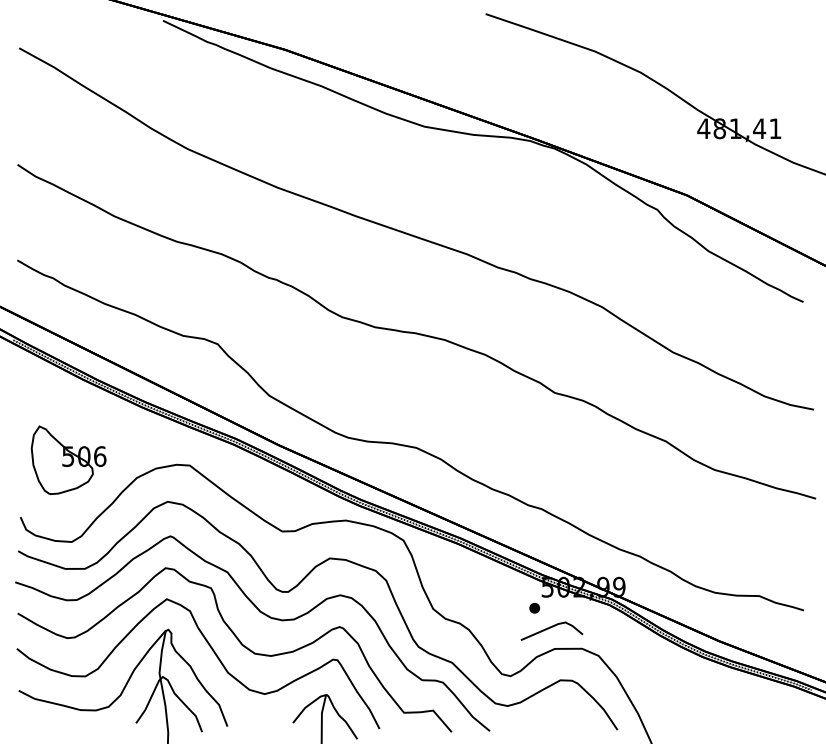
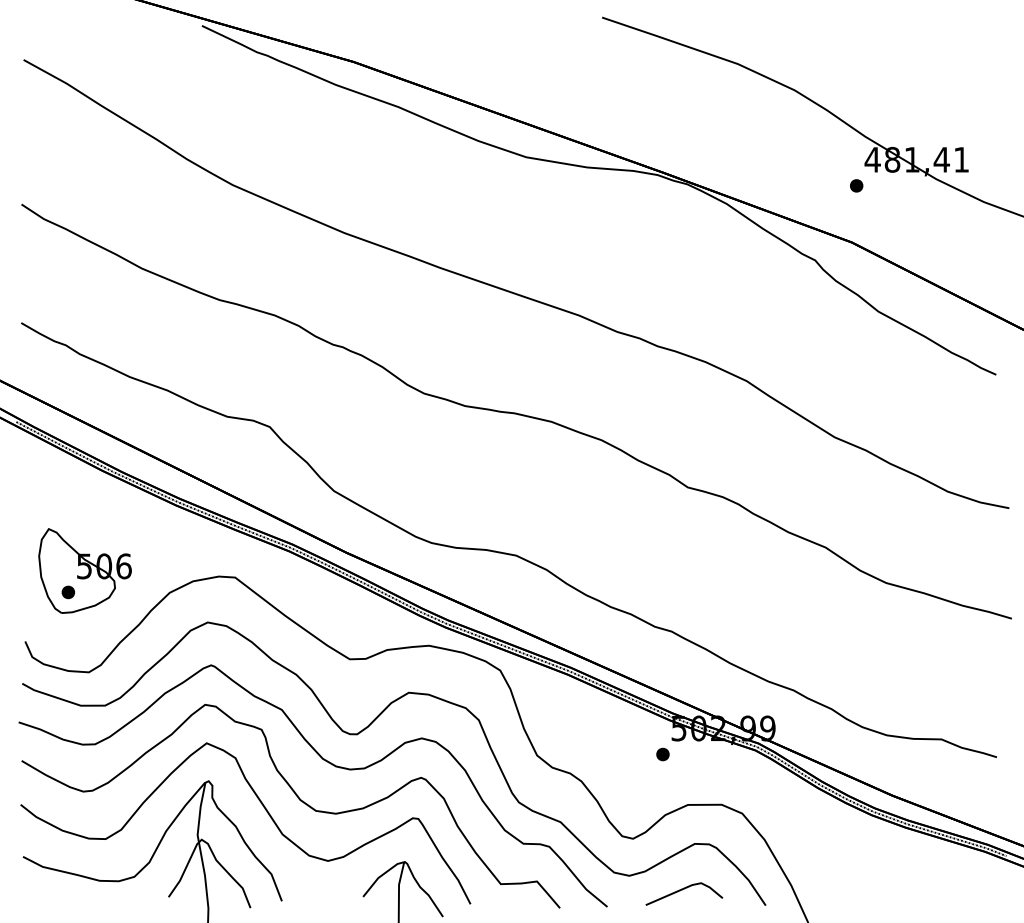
part: (690, 149) -> (856, 185), added
part: (54, 477) -> (67, 592), added
line: (550, 628) -> (682, 890), moved

